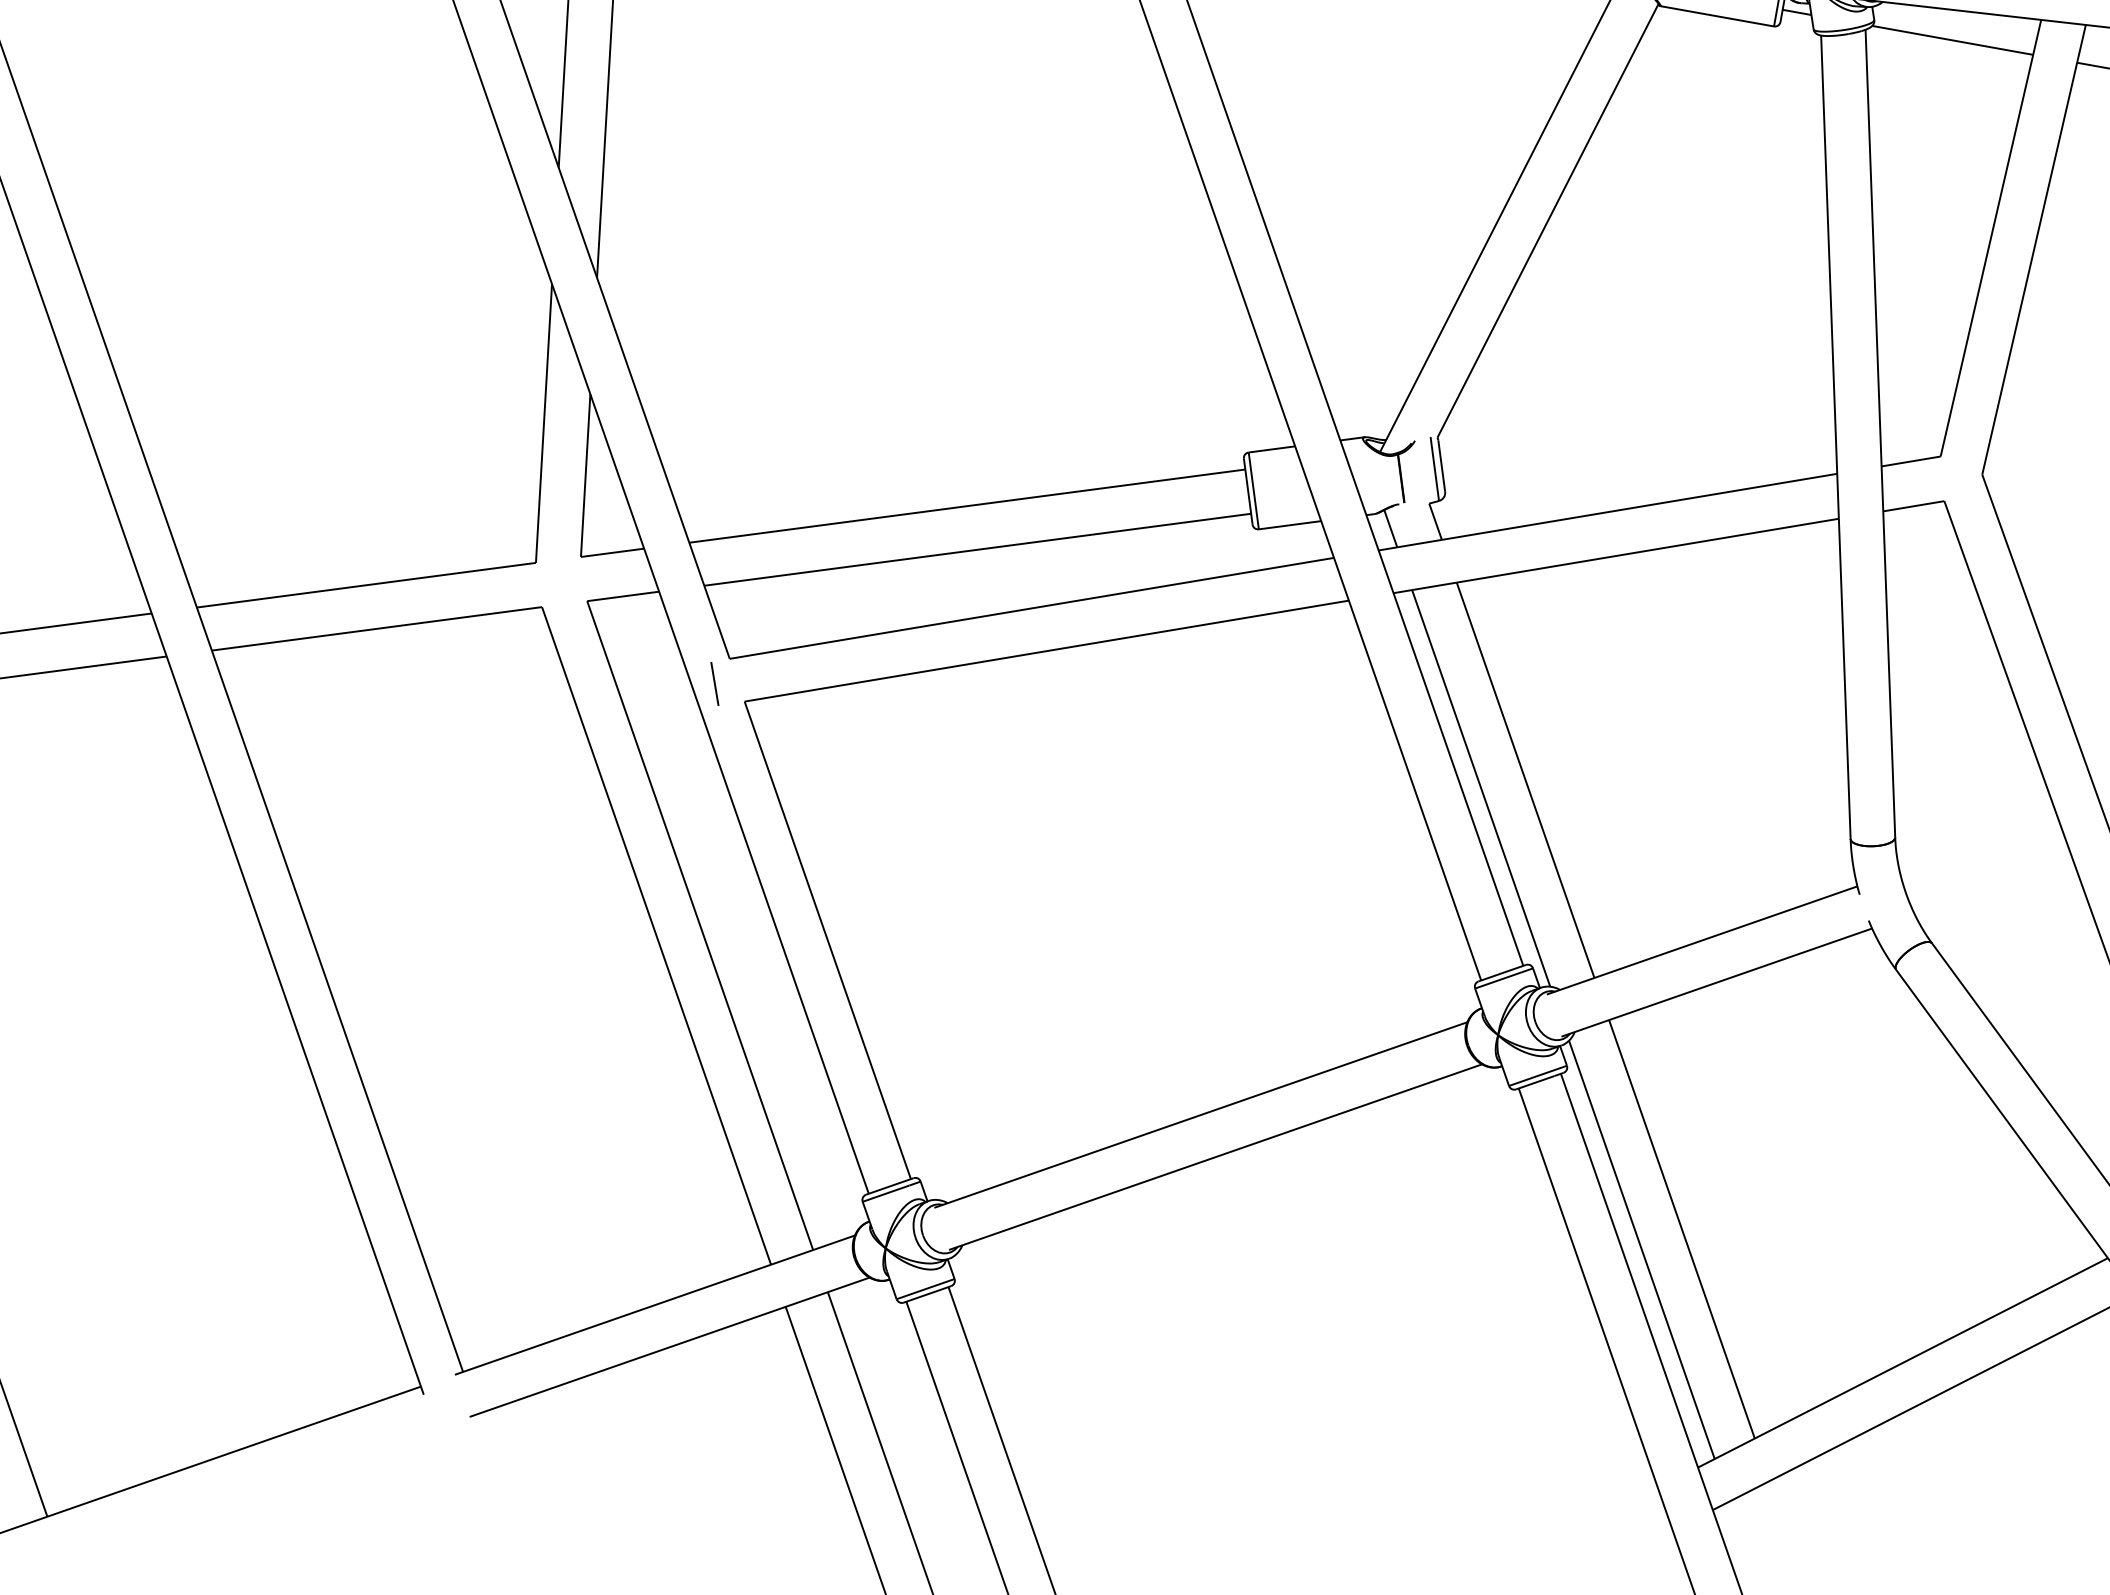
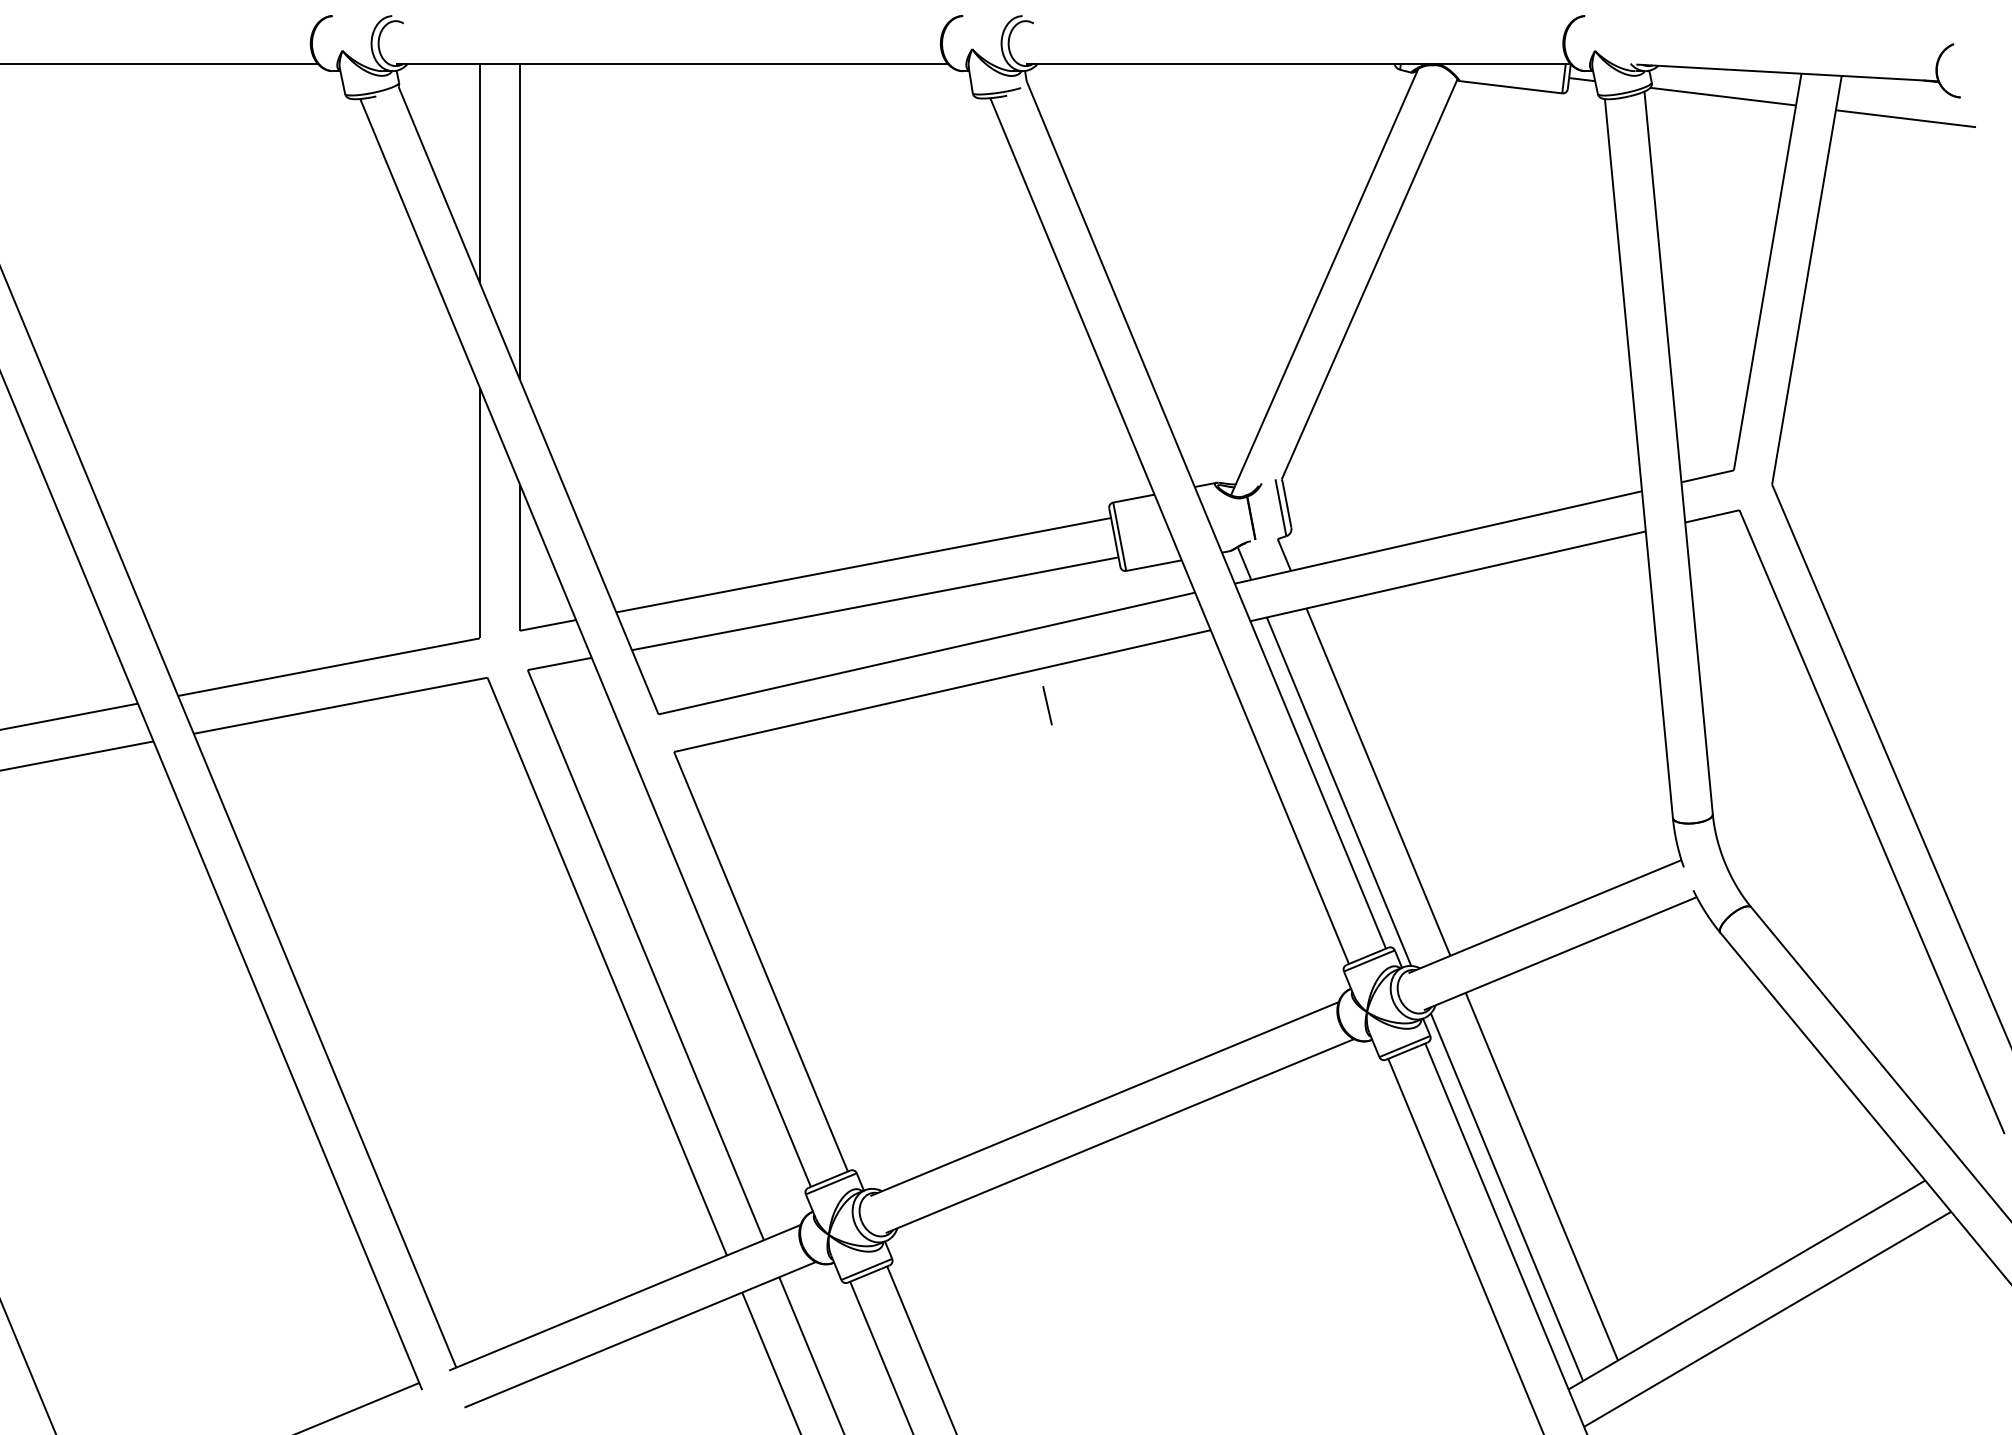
line: (714, 683) -> (1047, 705), moved

